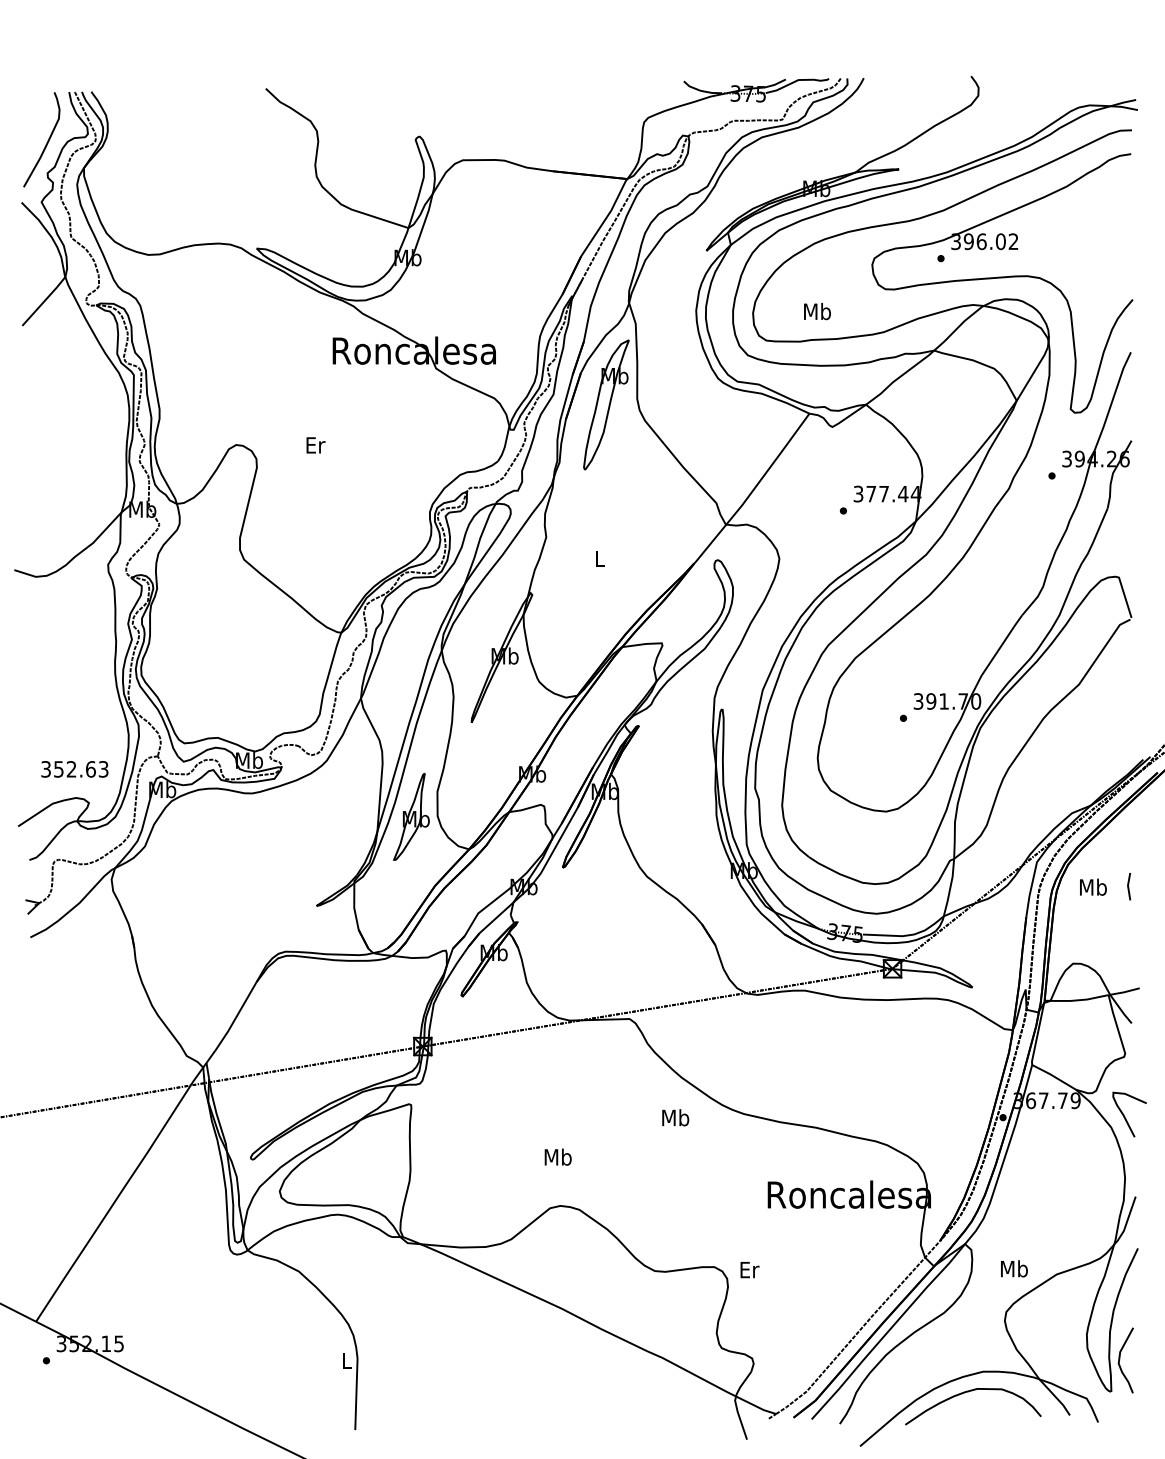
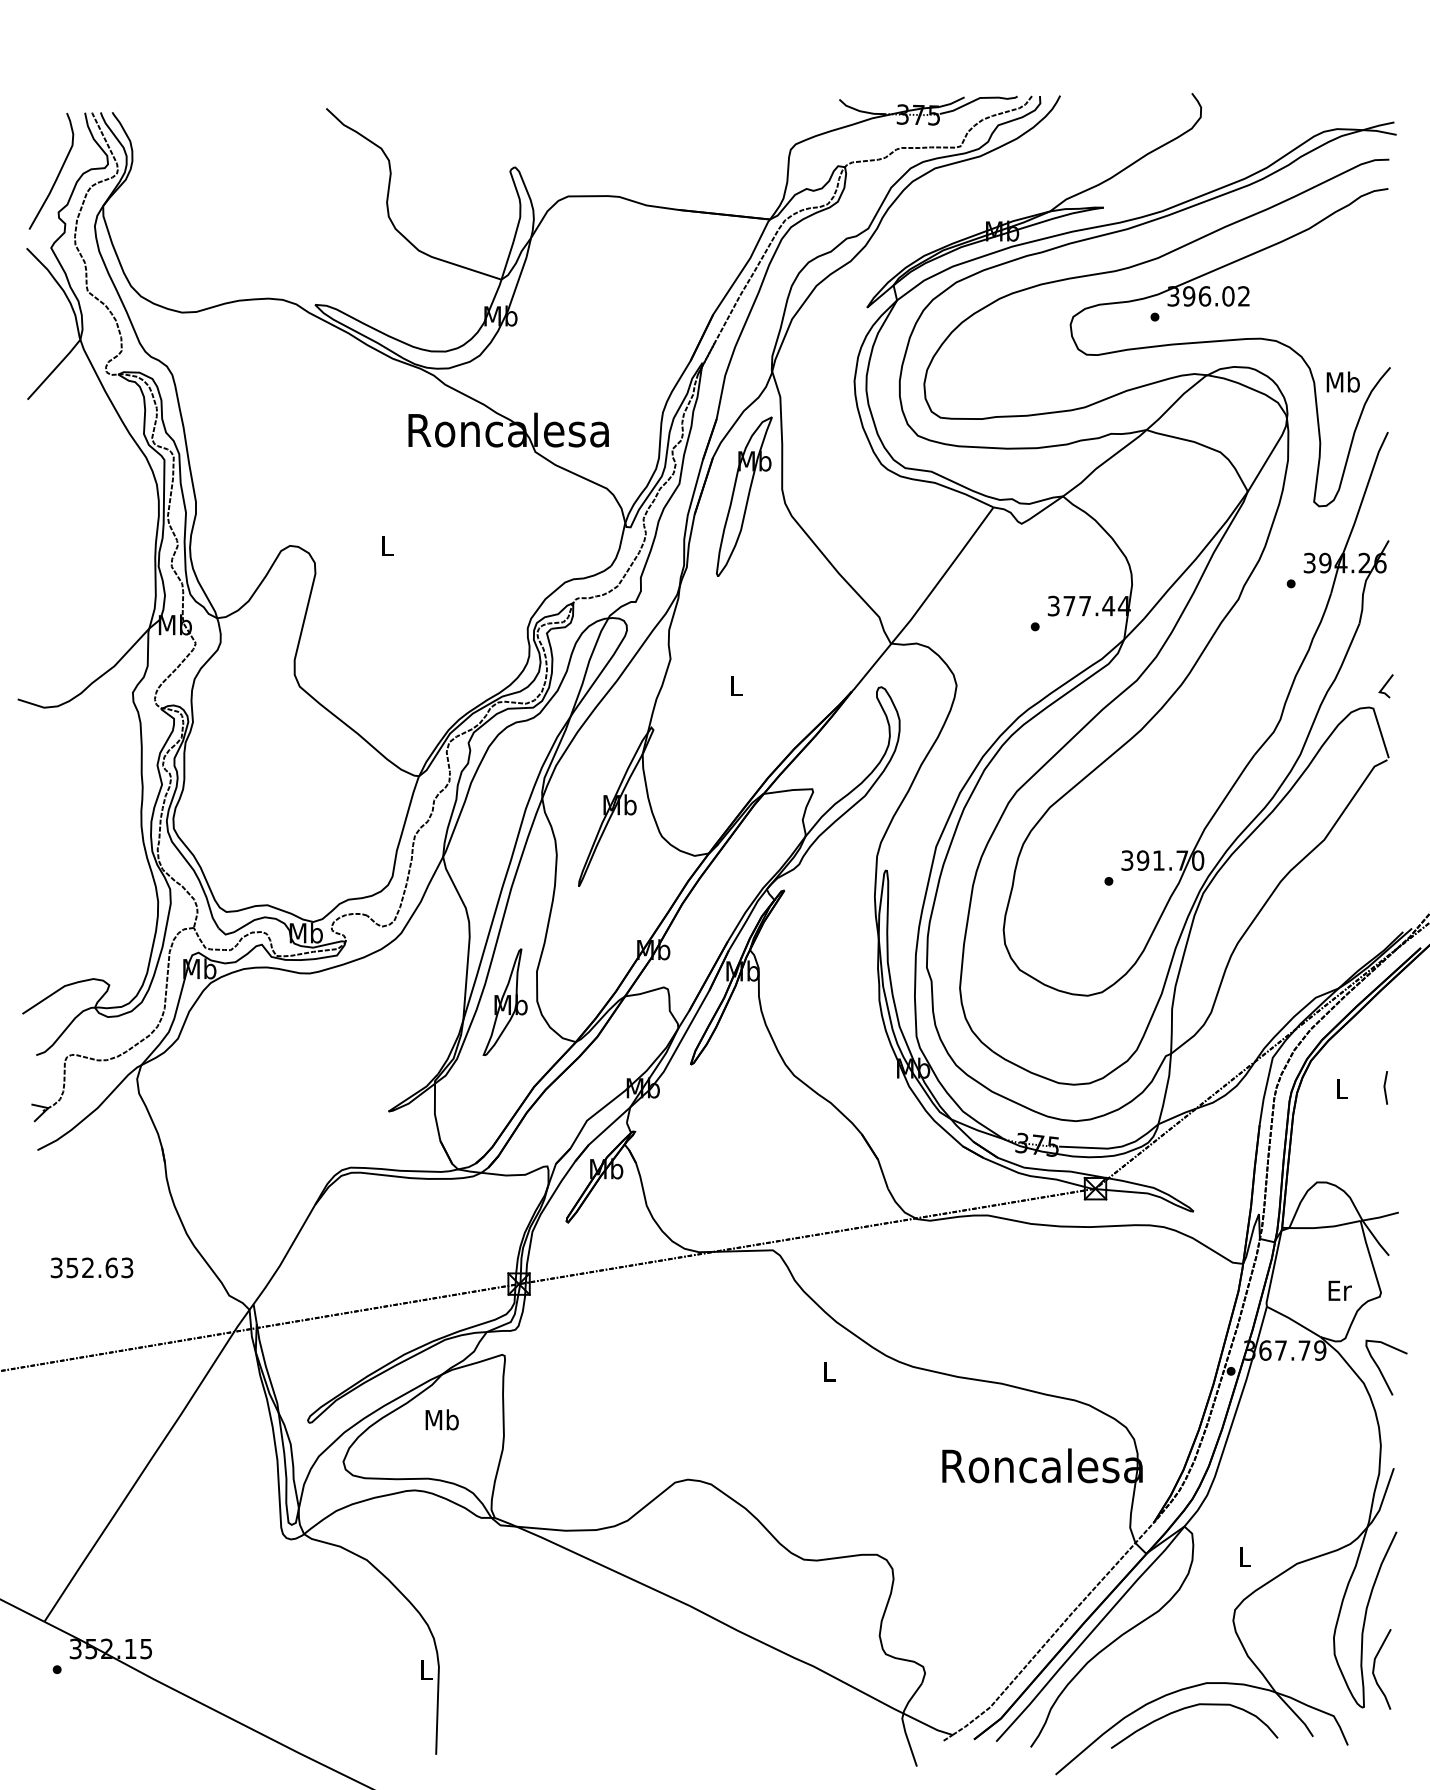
text: (817, 311) -> (1343, 382), moved
text: (315, 445) -> (387, 546), Er -> L
line: (1128, 559) -> (1385, 686), added
text: (74, 769) -> (91, 1268), moved
text: (1093, 886) -> (1342, 1087), Mb -> L
text: (675, 1117) -> (829, 1371), Mb -> L
text: (557, 1156) -> (441, 1419), moved
text: (1014, 1268) -> (1245, 1556), Mb -> L
text: (749, 1270) -> (1339, 1291), moved

